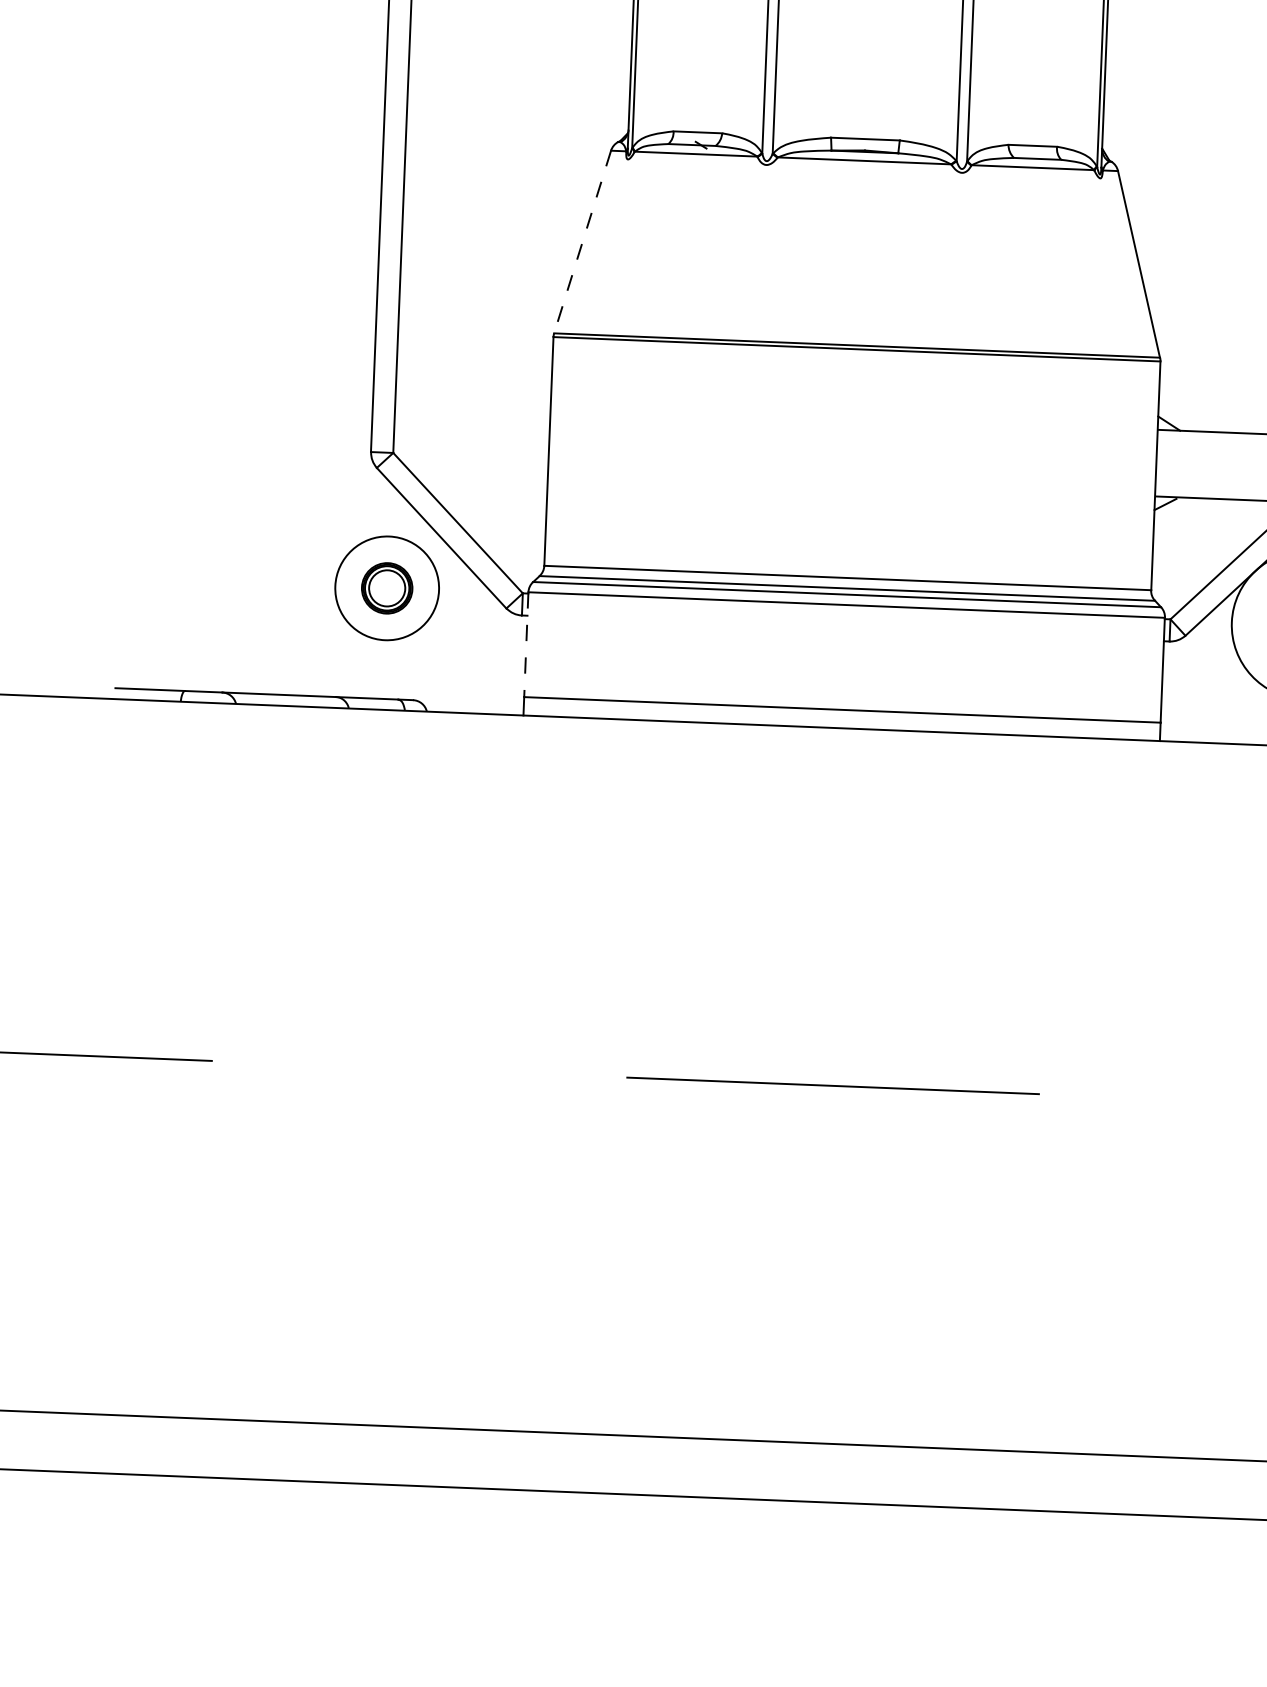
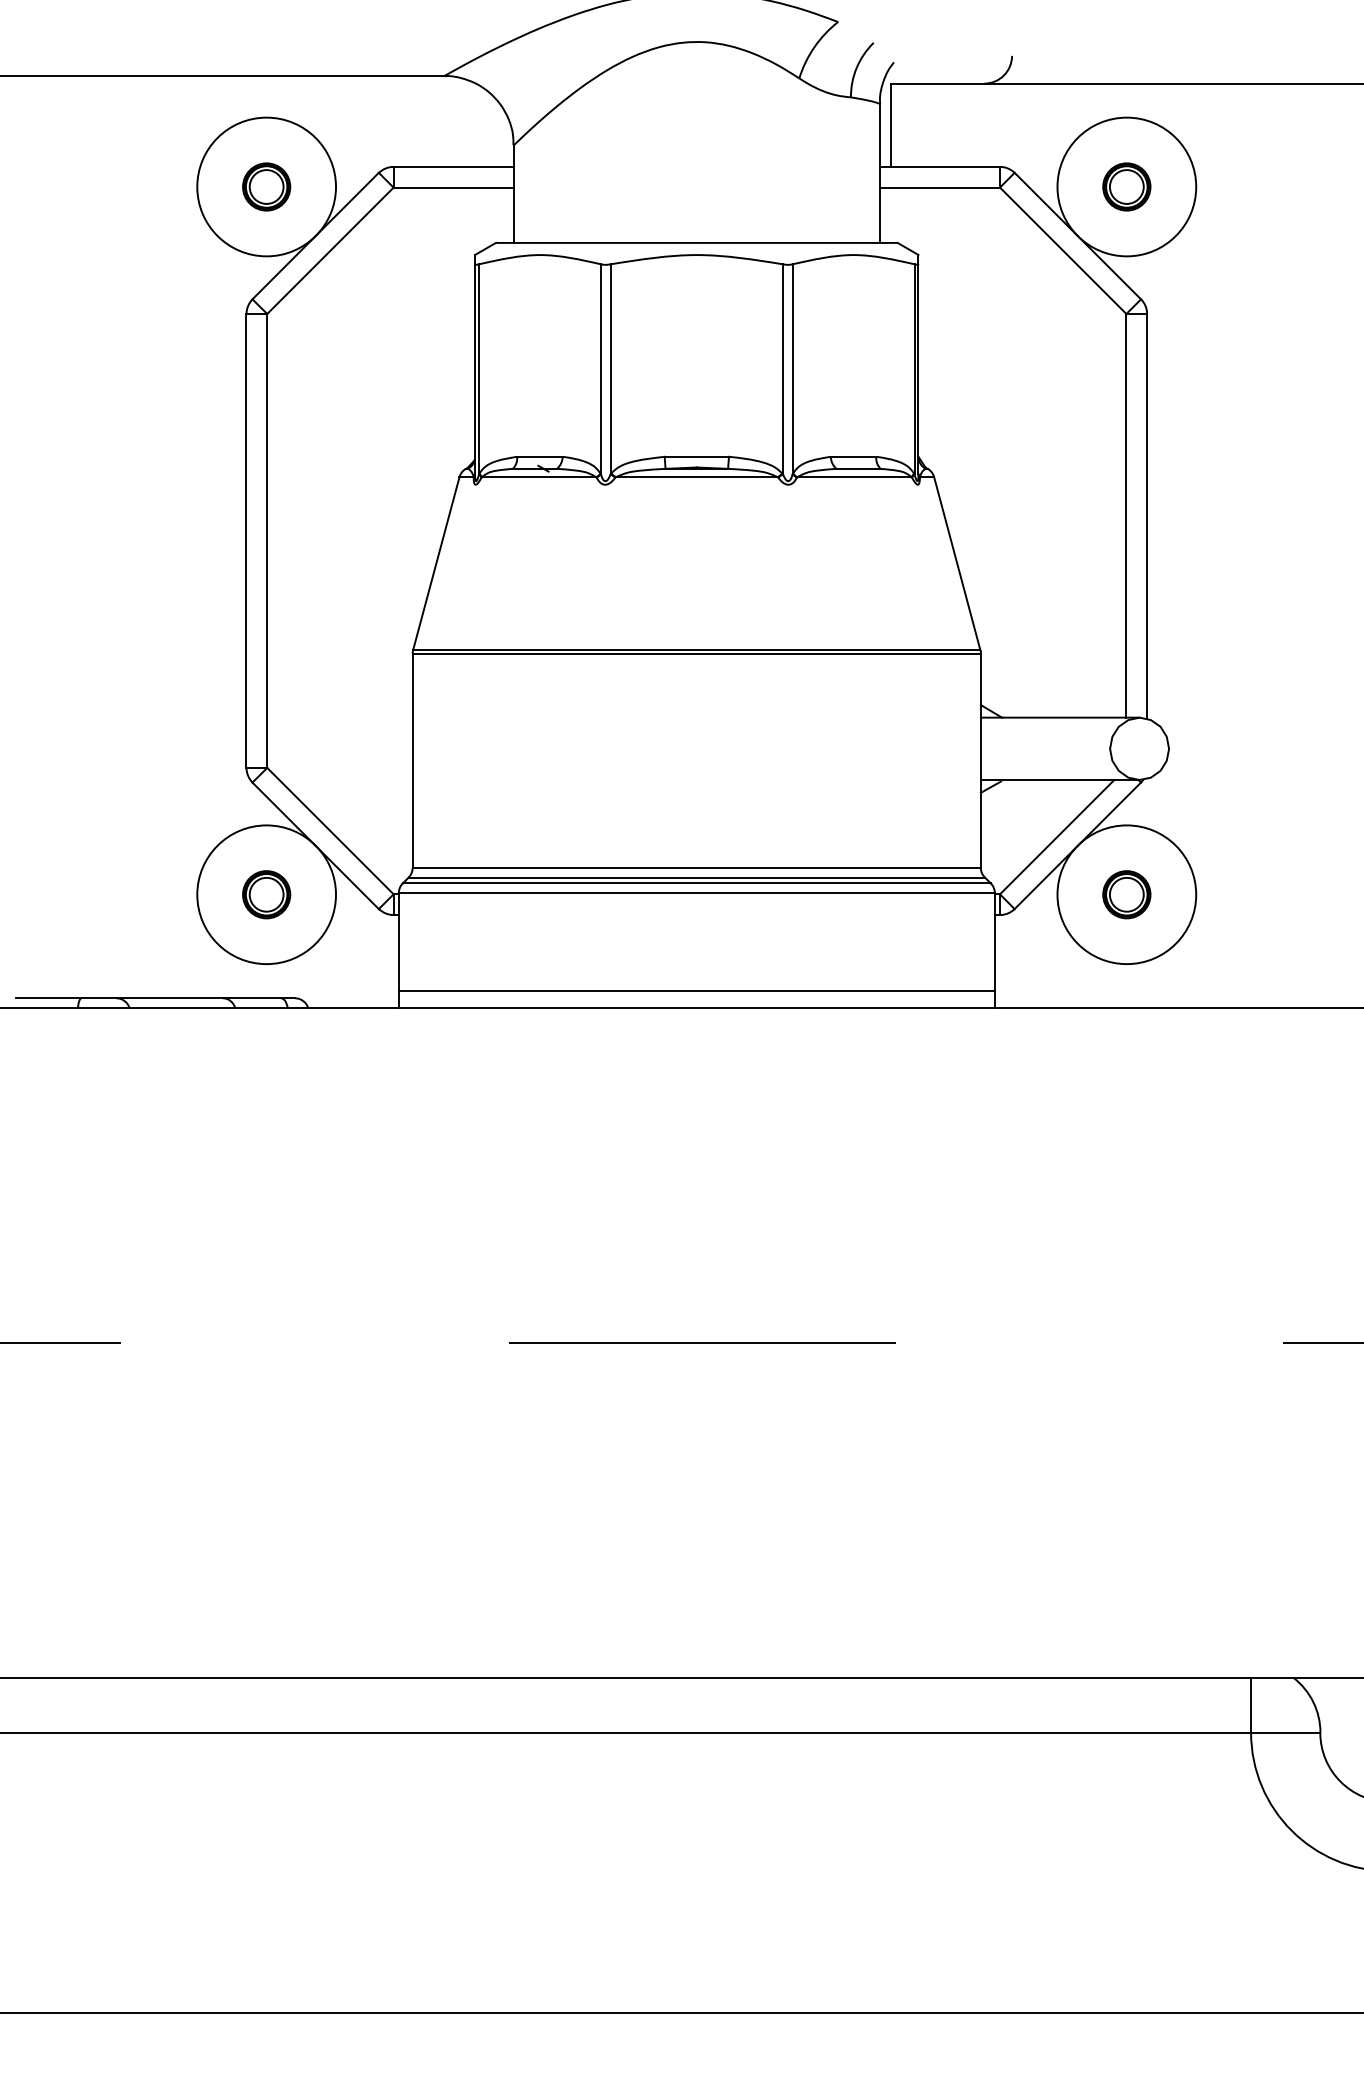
line: (582, 242) -> (436, 564), dashed -> solid
circle: (387, 588) -> (266, 894), size x1.43
line: (525, 645) -> (398, 942), dashed -> solid

